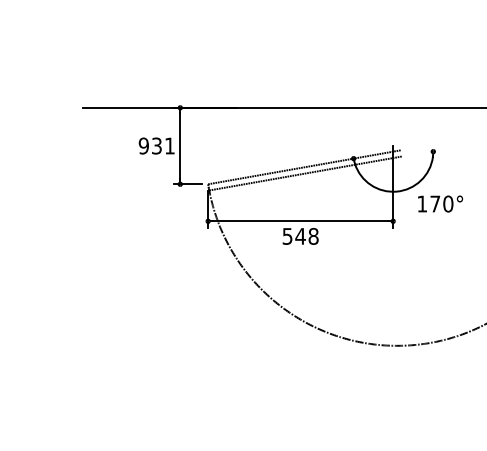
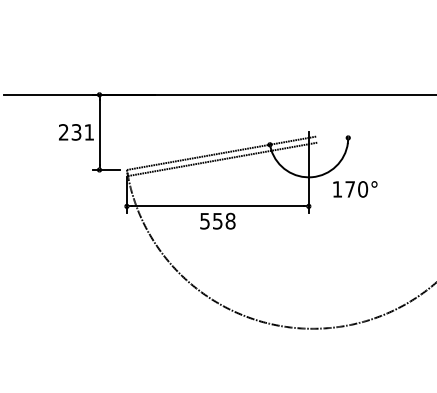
text: (143, 145) -> (63, 131), 931 -> 231
text: (300, 236) -> (217, 221), 548 -> 558

